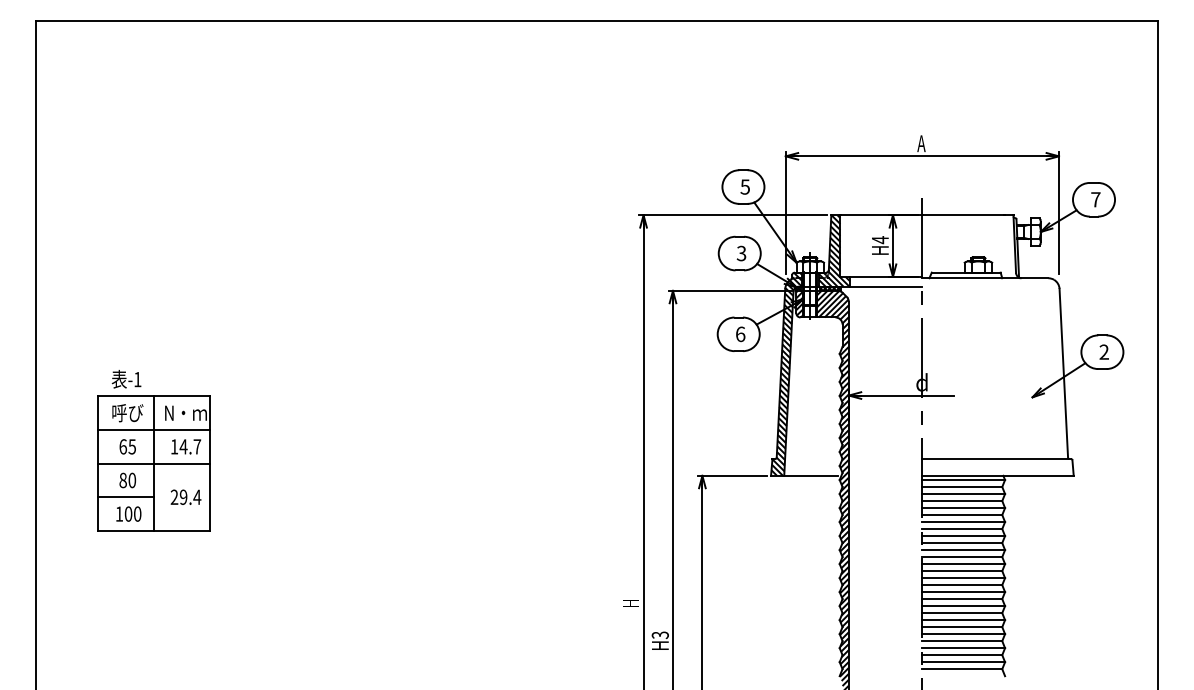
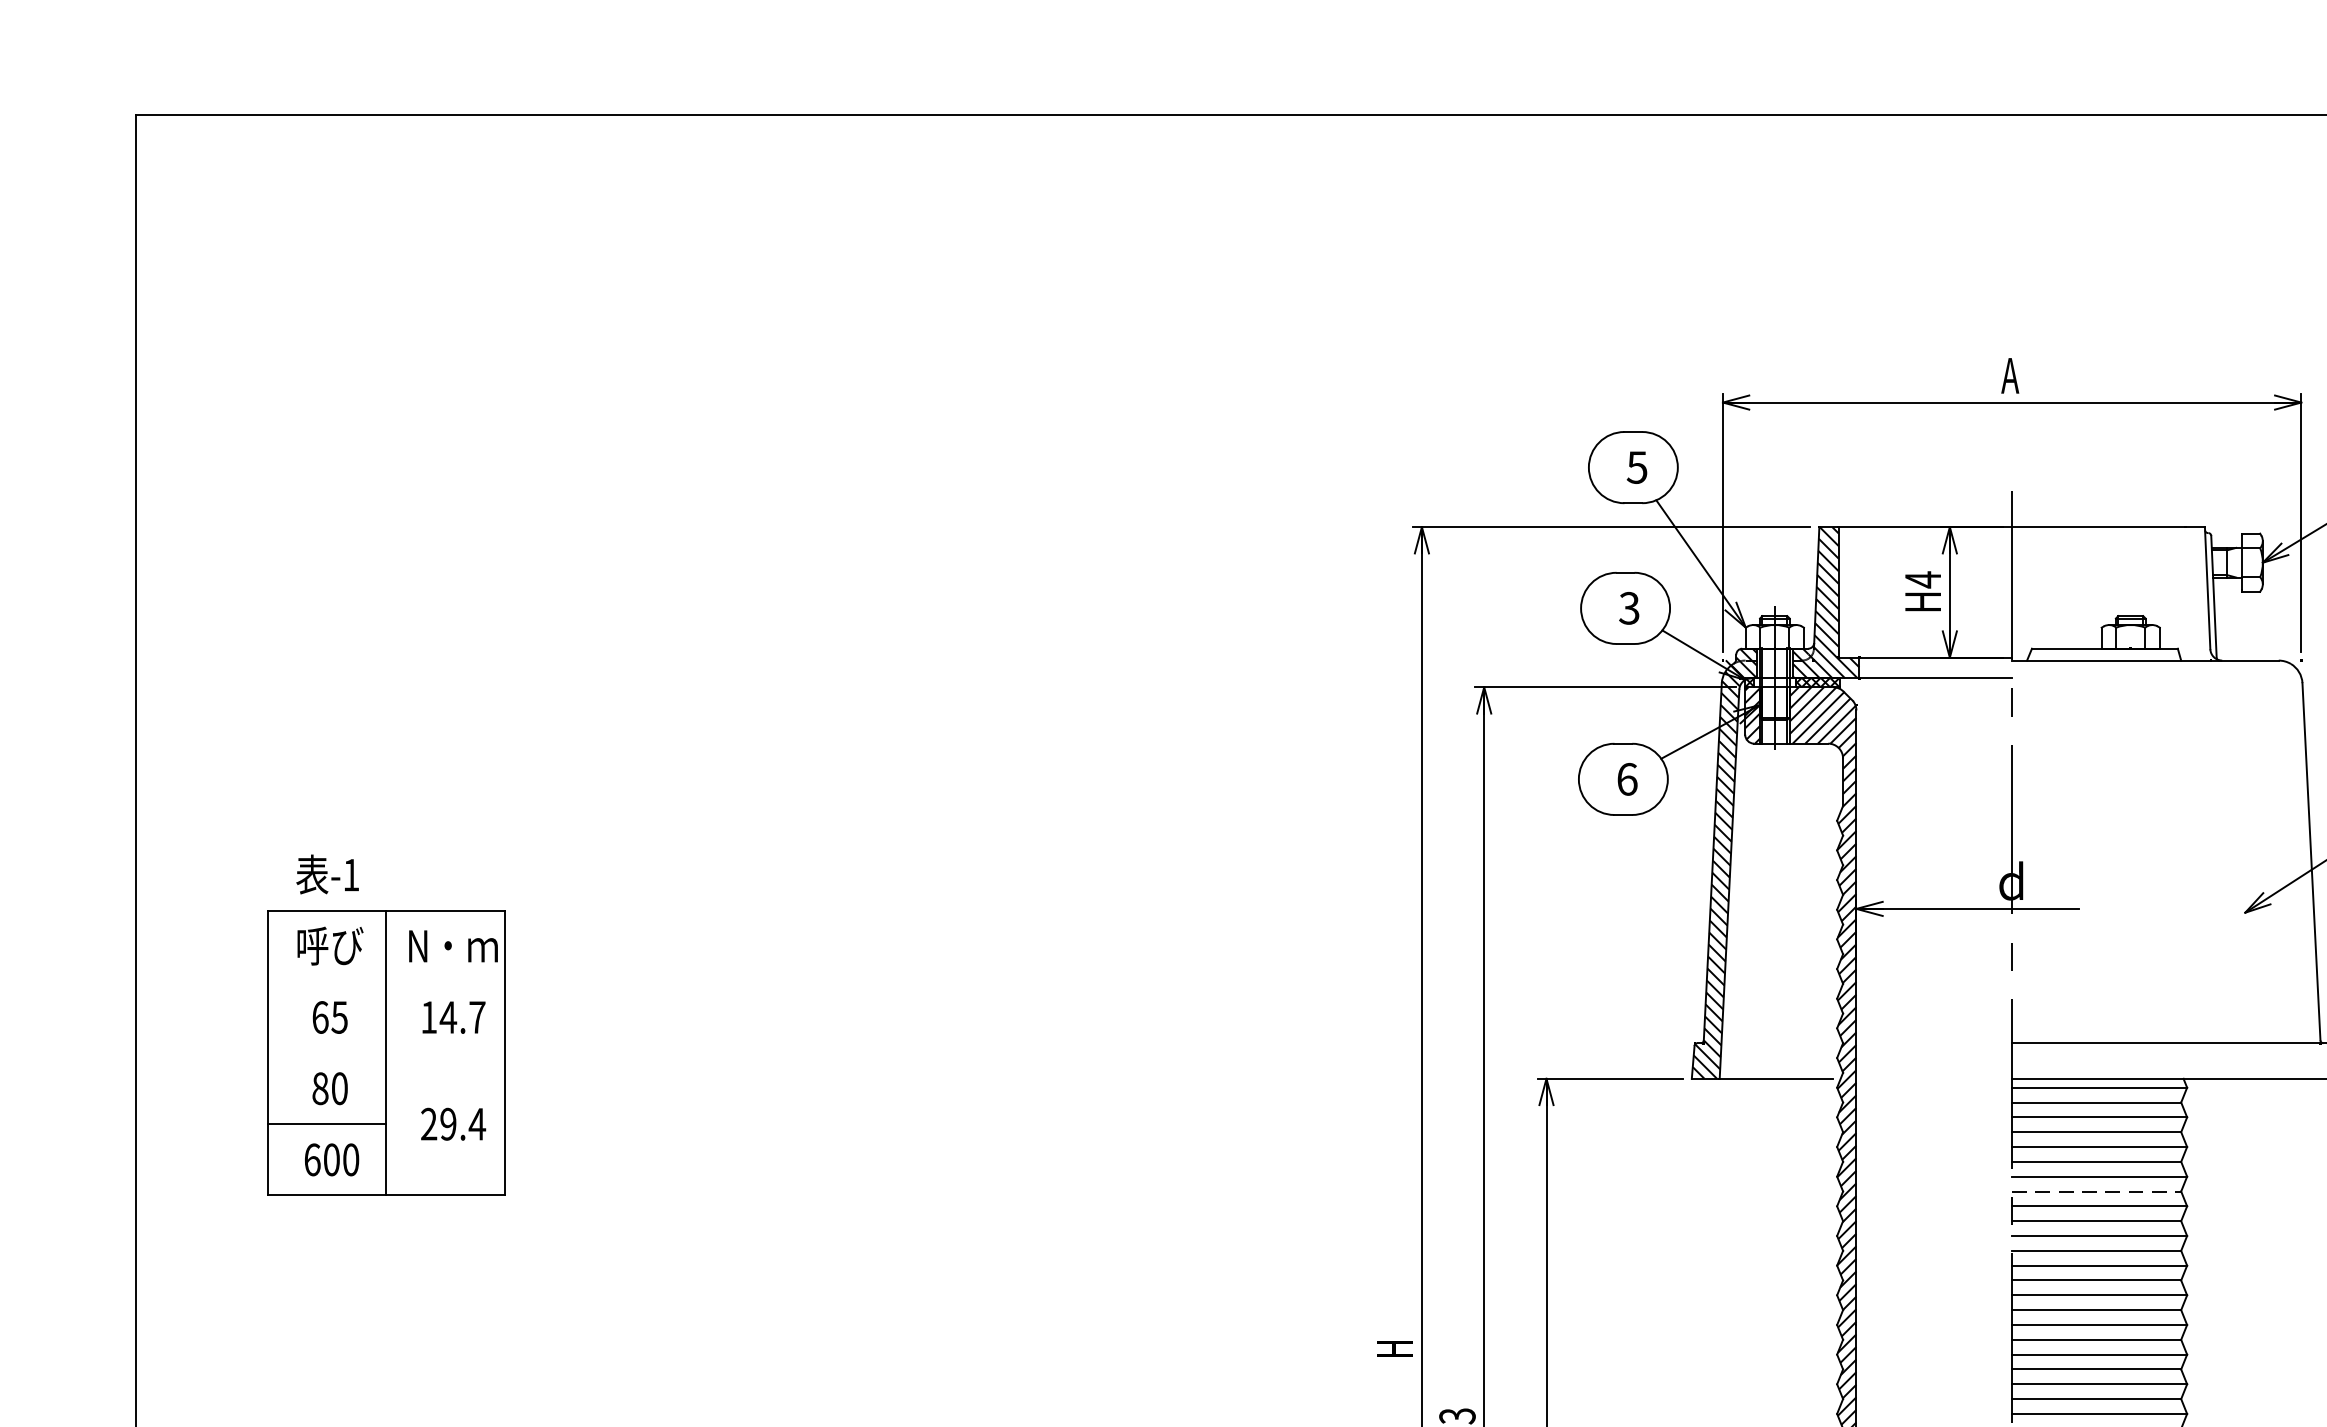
line: (154, 430) -> (386, 982), removed
line: (154, 463) -> (386, 1052), removed
text: (119, 513) -> (312, 1158), 100 -> 600
line: (962, 529) -> (2097, 1192), solid -> dashed

